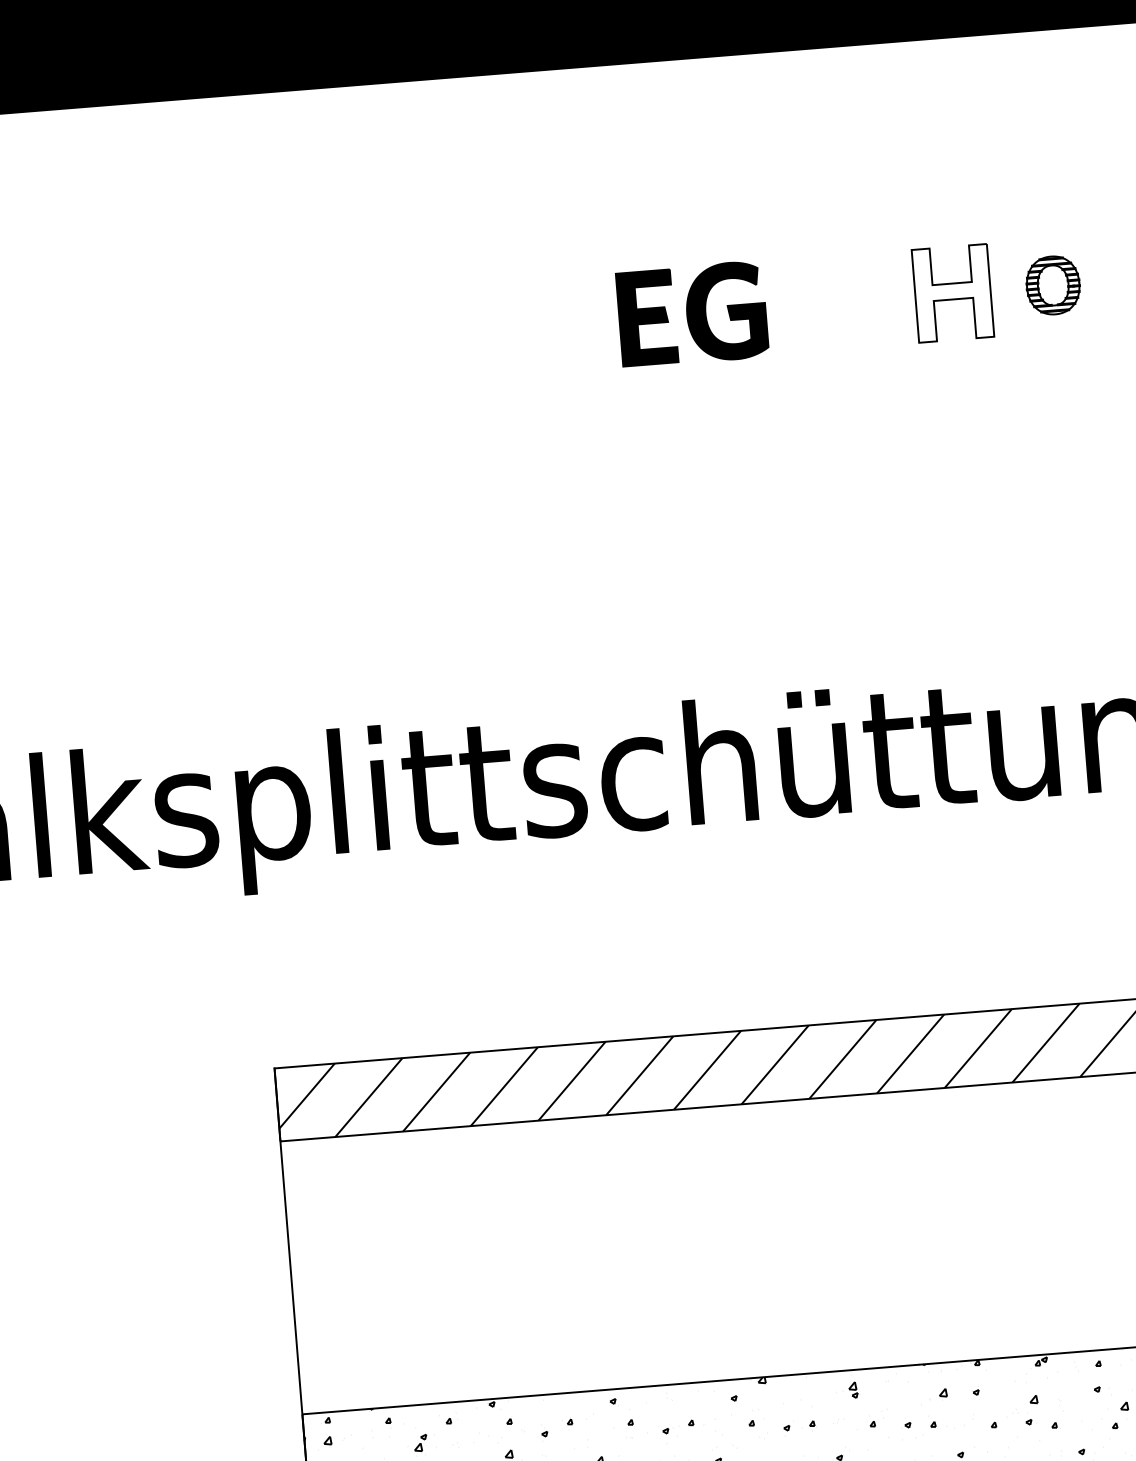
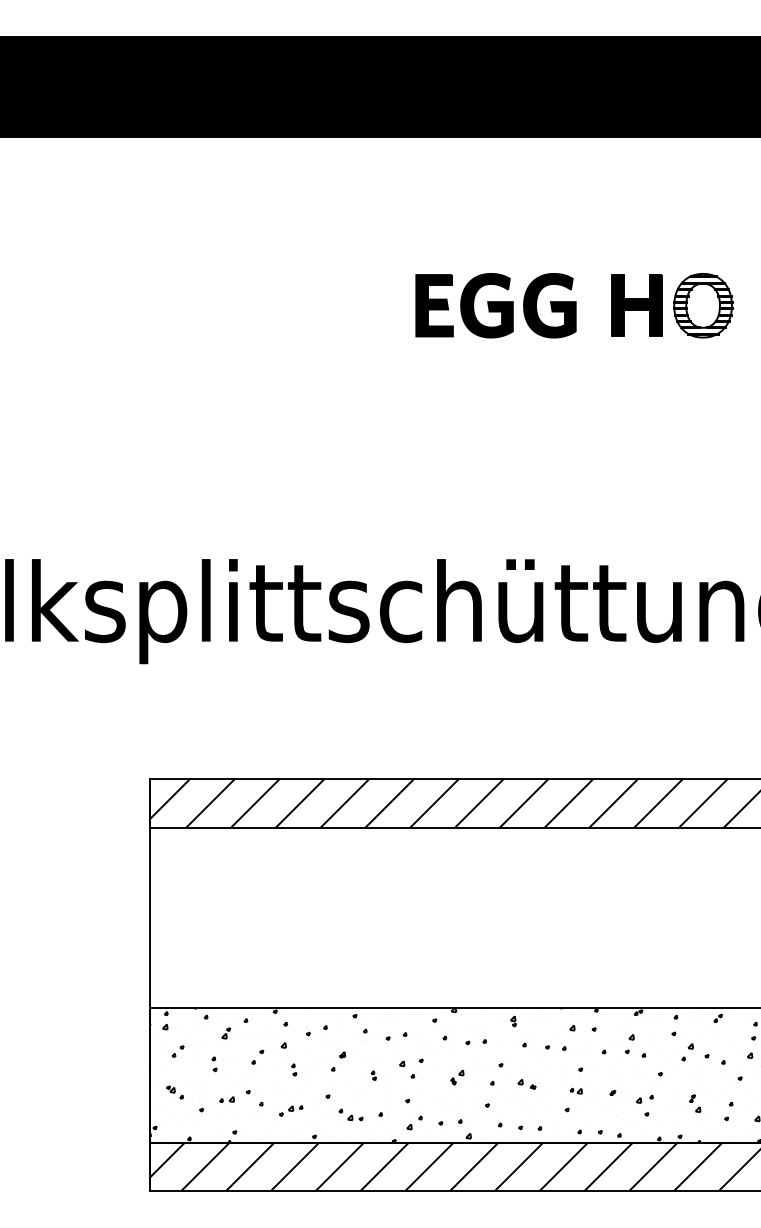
part: (1053, 284) -> (703, 305), size x1.67
fill: (952, 293) -> (636, 305), added
part: (820, 303) -> (549, 305), added

